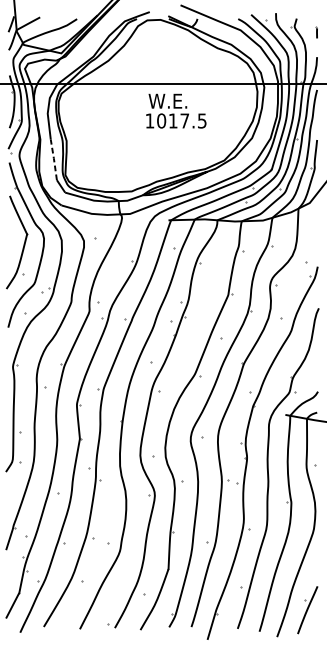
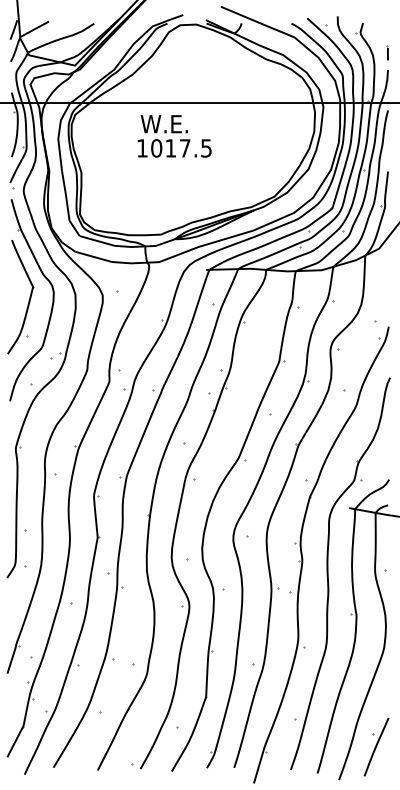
line: (316, 32) -> (387, 52), moved
text: (176, 111) -> (174, 136), moved
line: (53, 159) -> (65, 195), dashed -> solid

